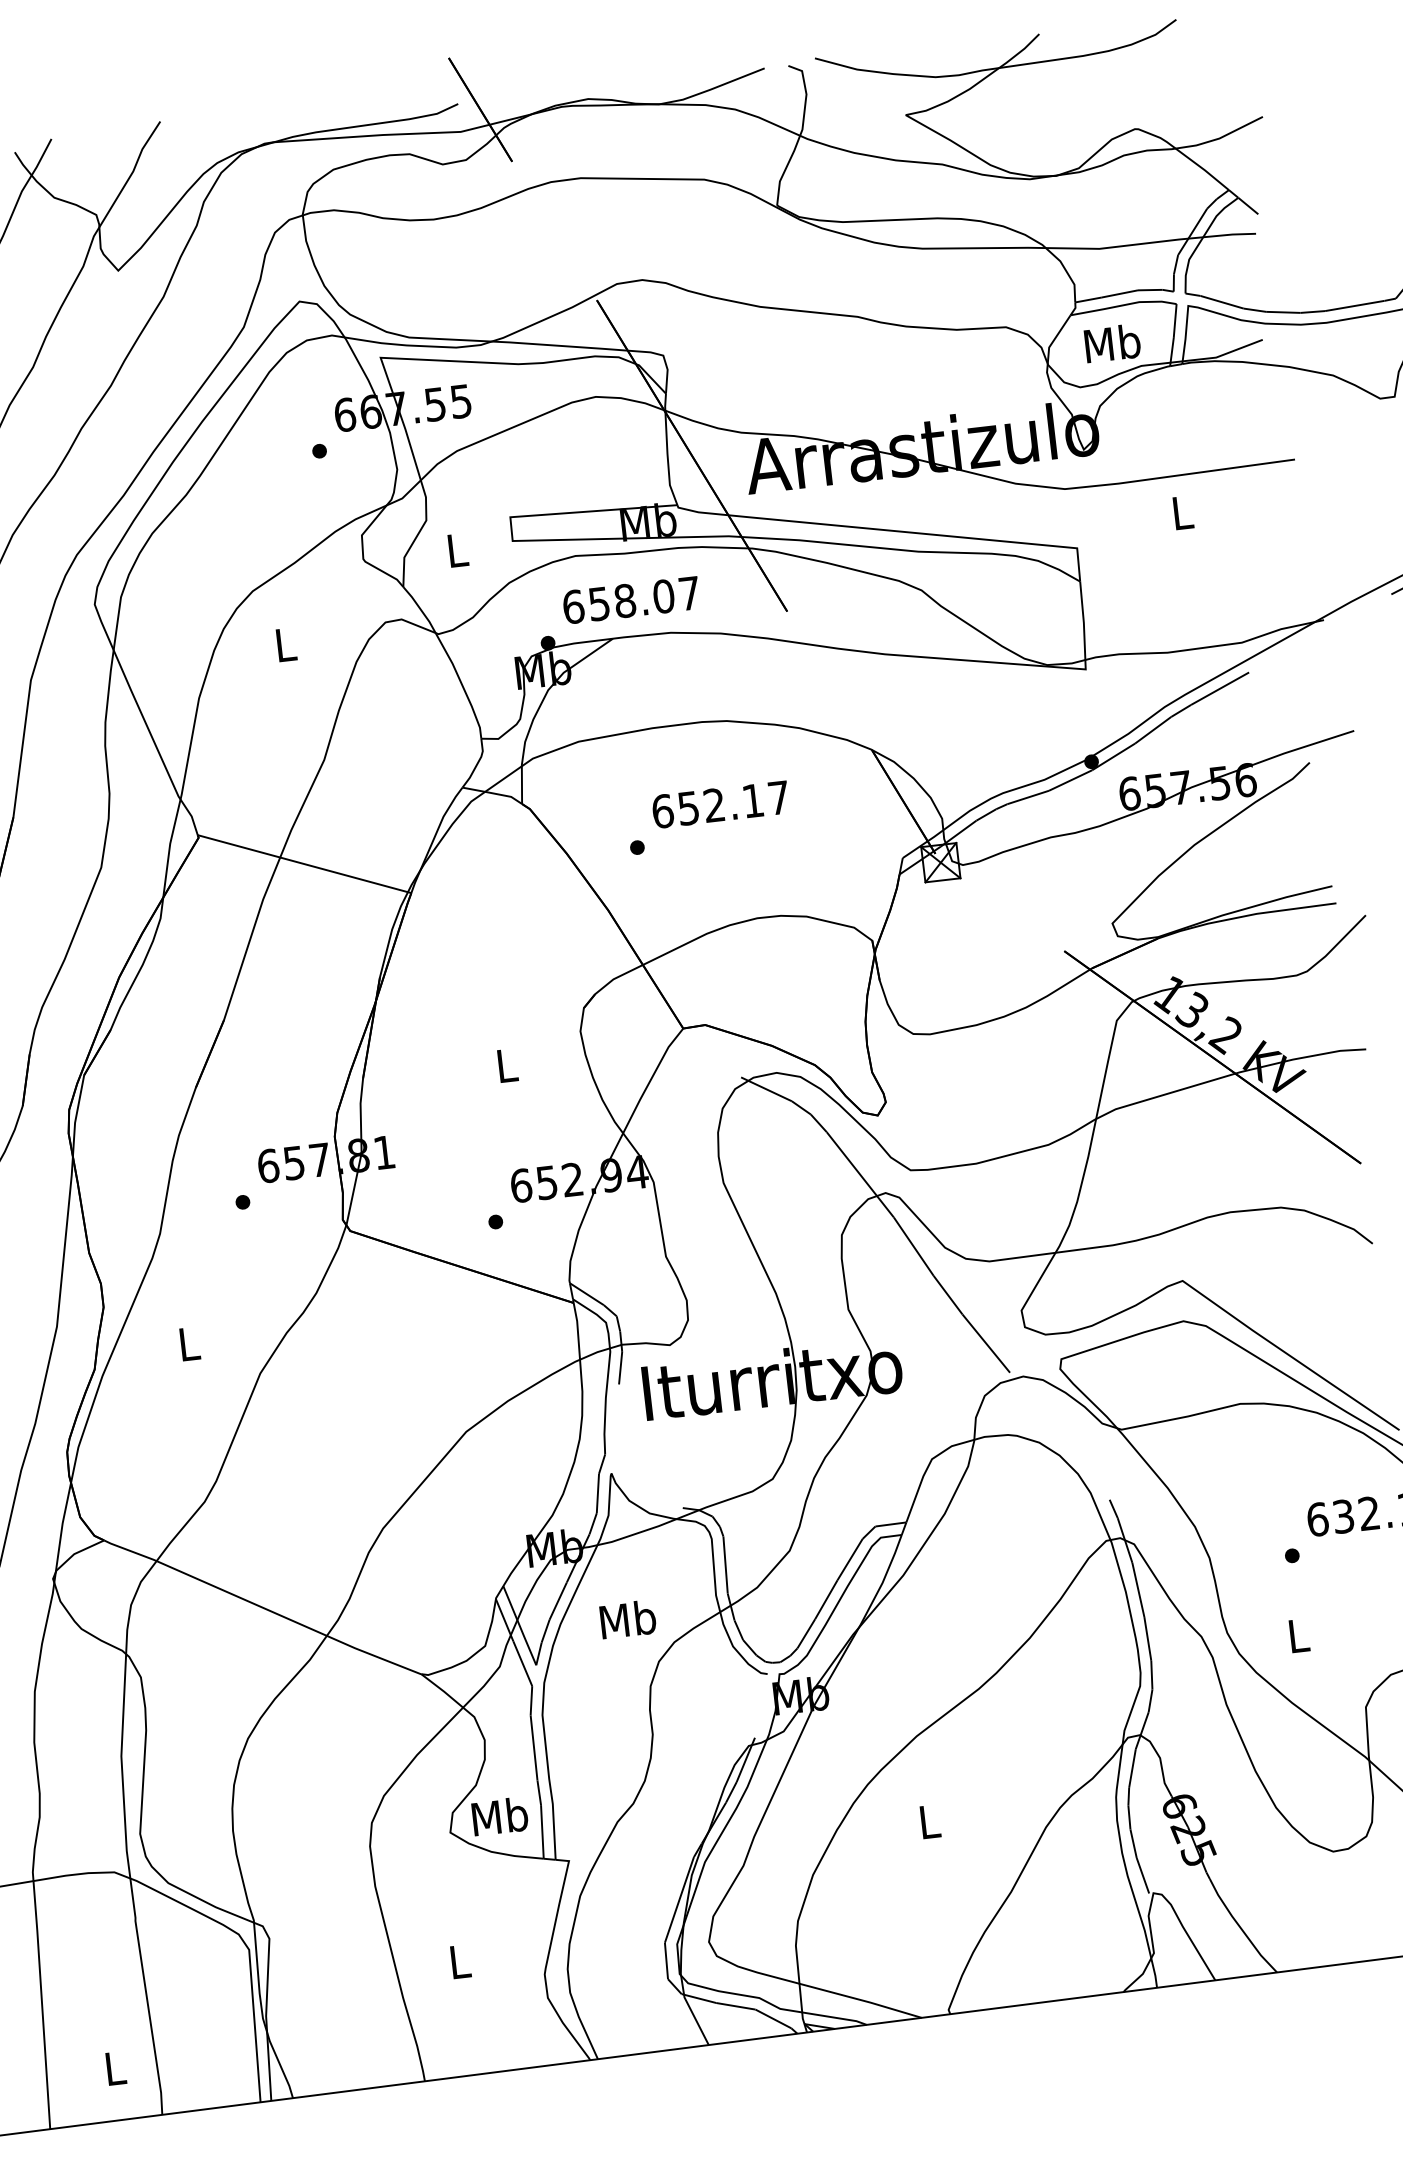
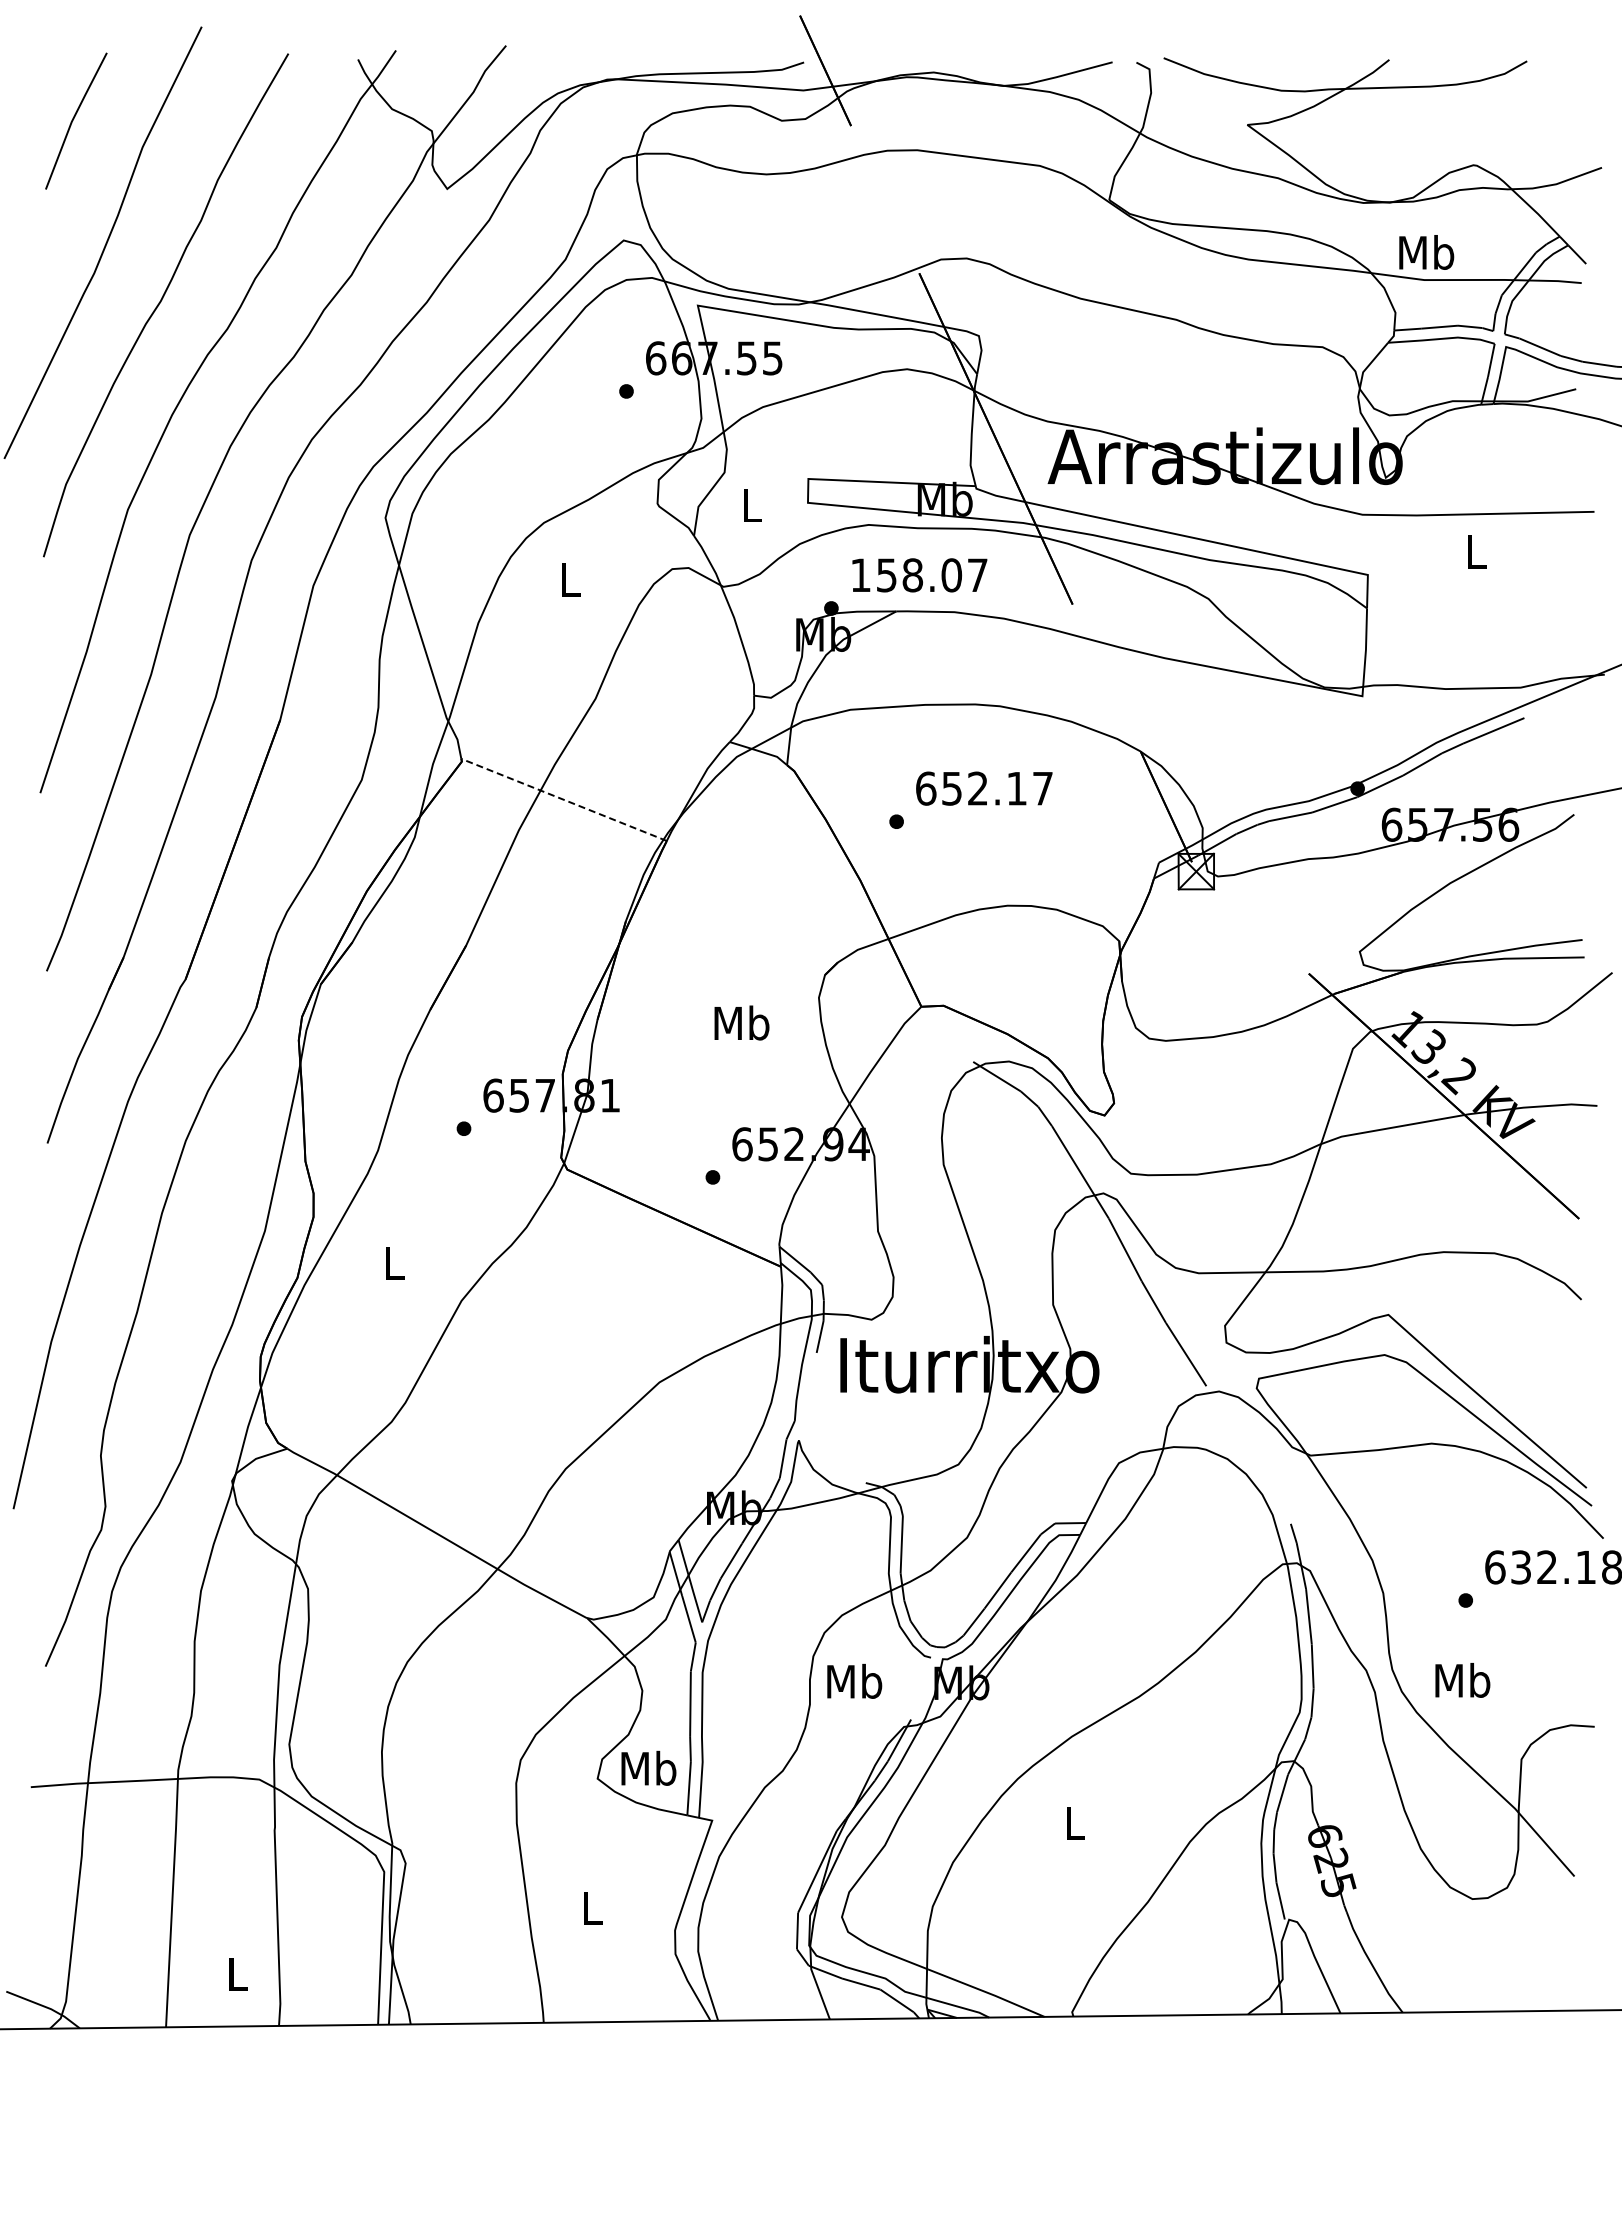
text: (1112, 343) -> (1426, 252), moved
text: (573, 607) -> (860, 575), 658.07 -> 158.07
line: (304, 863) -> (564, 799), solid -> dashed
text: (506, 1064) -> (741, 1022), L -> Mb
text: (627, 1619) -> (854, 1681), moved
text: (1298, 1635) -> (1462, 1680), L -> Mb

